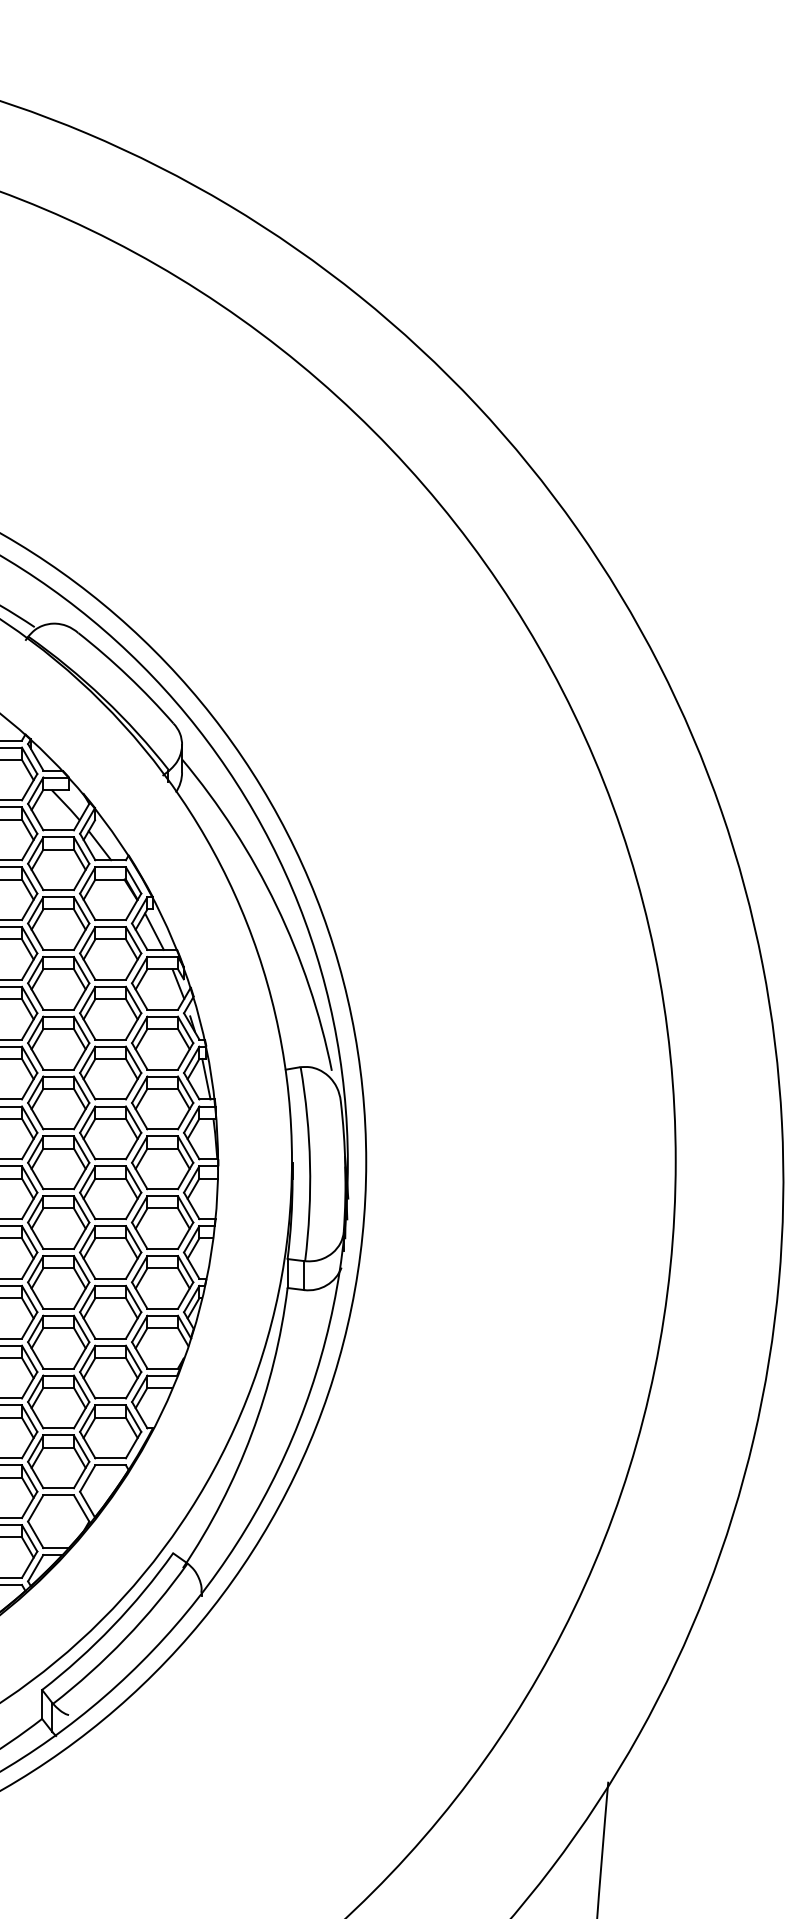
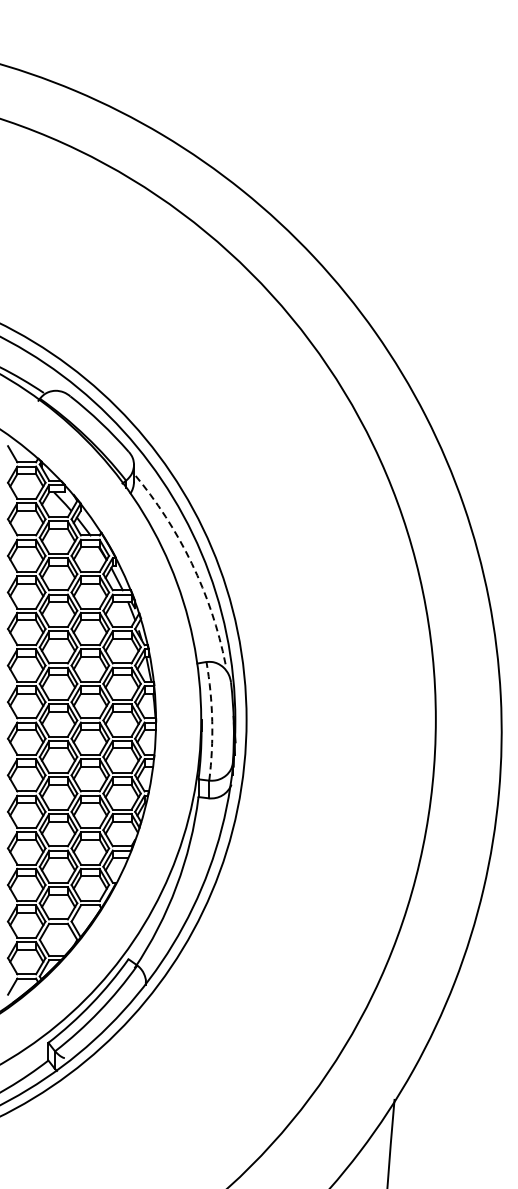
arc: (276, 906) -> (191, 563), solid -> dashed
arc: (310, 1164) -> (212, 721), solid -> dashed

